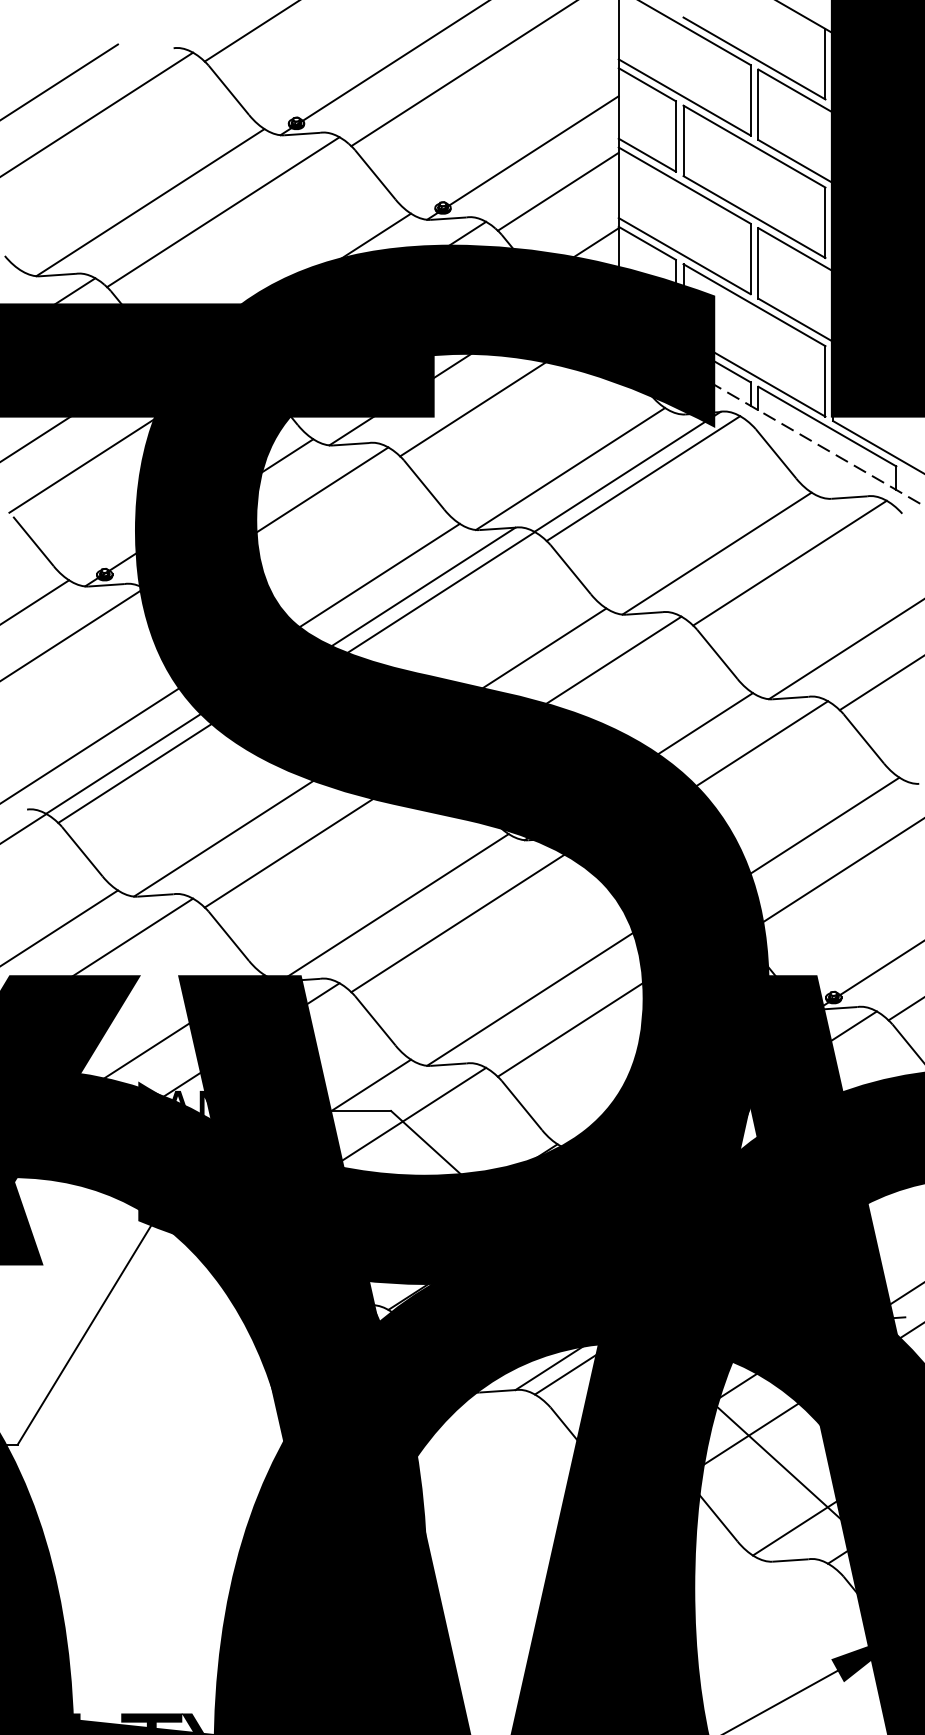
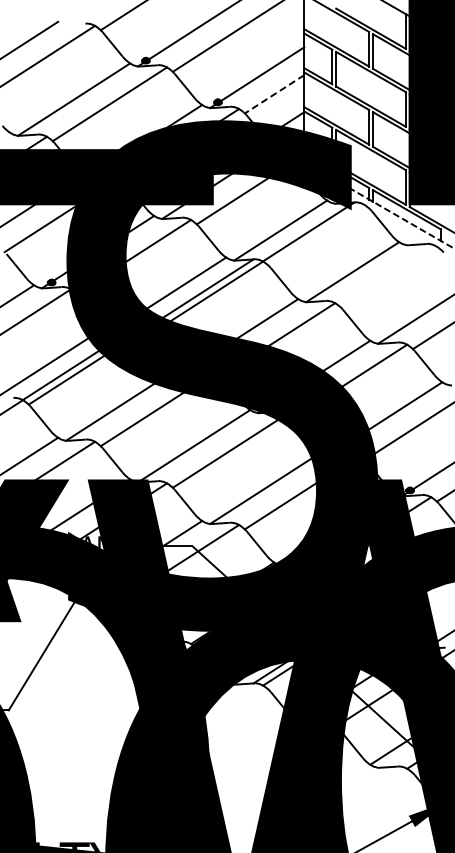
line: (558, 192) -> (274, 94), solid -> dashed
line: (643, 476) -> (316, 234), removed
line: (789, 562) -> (388, 276), removed

